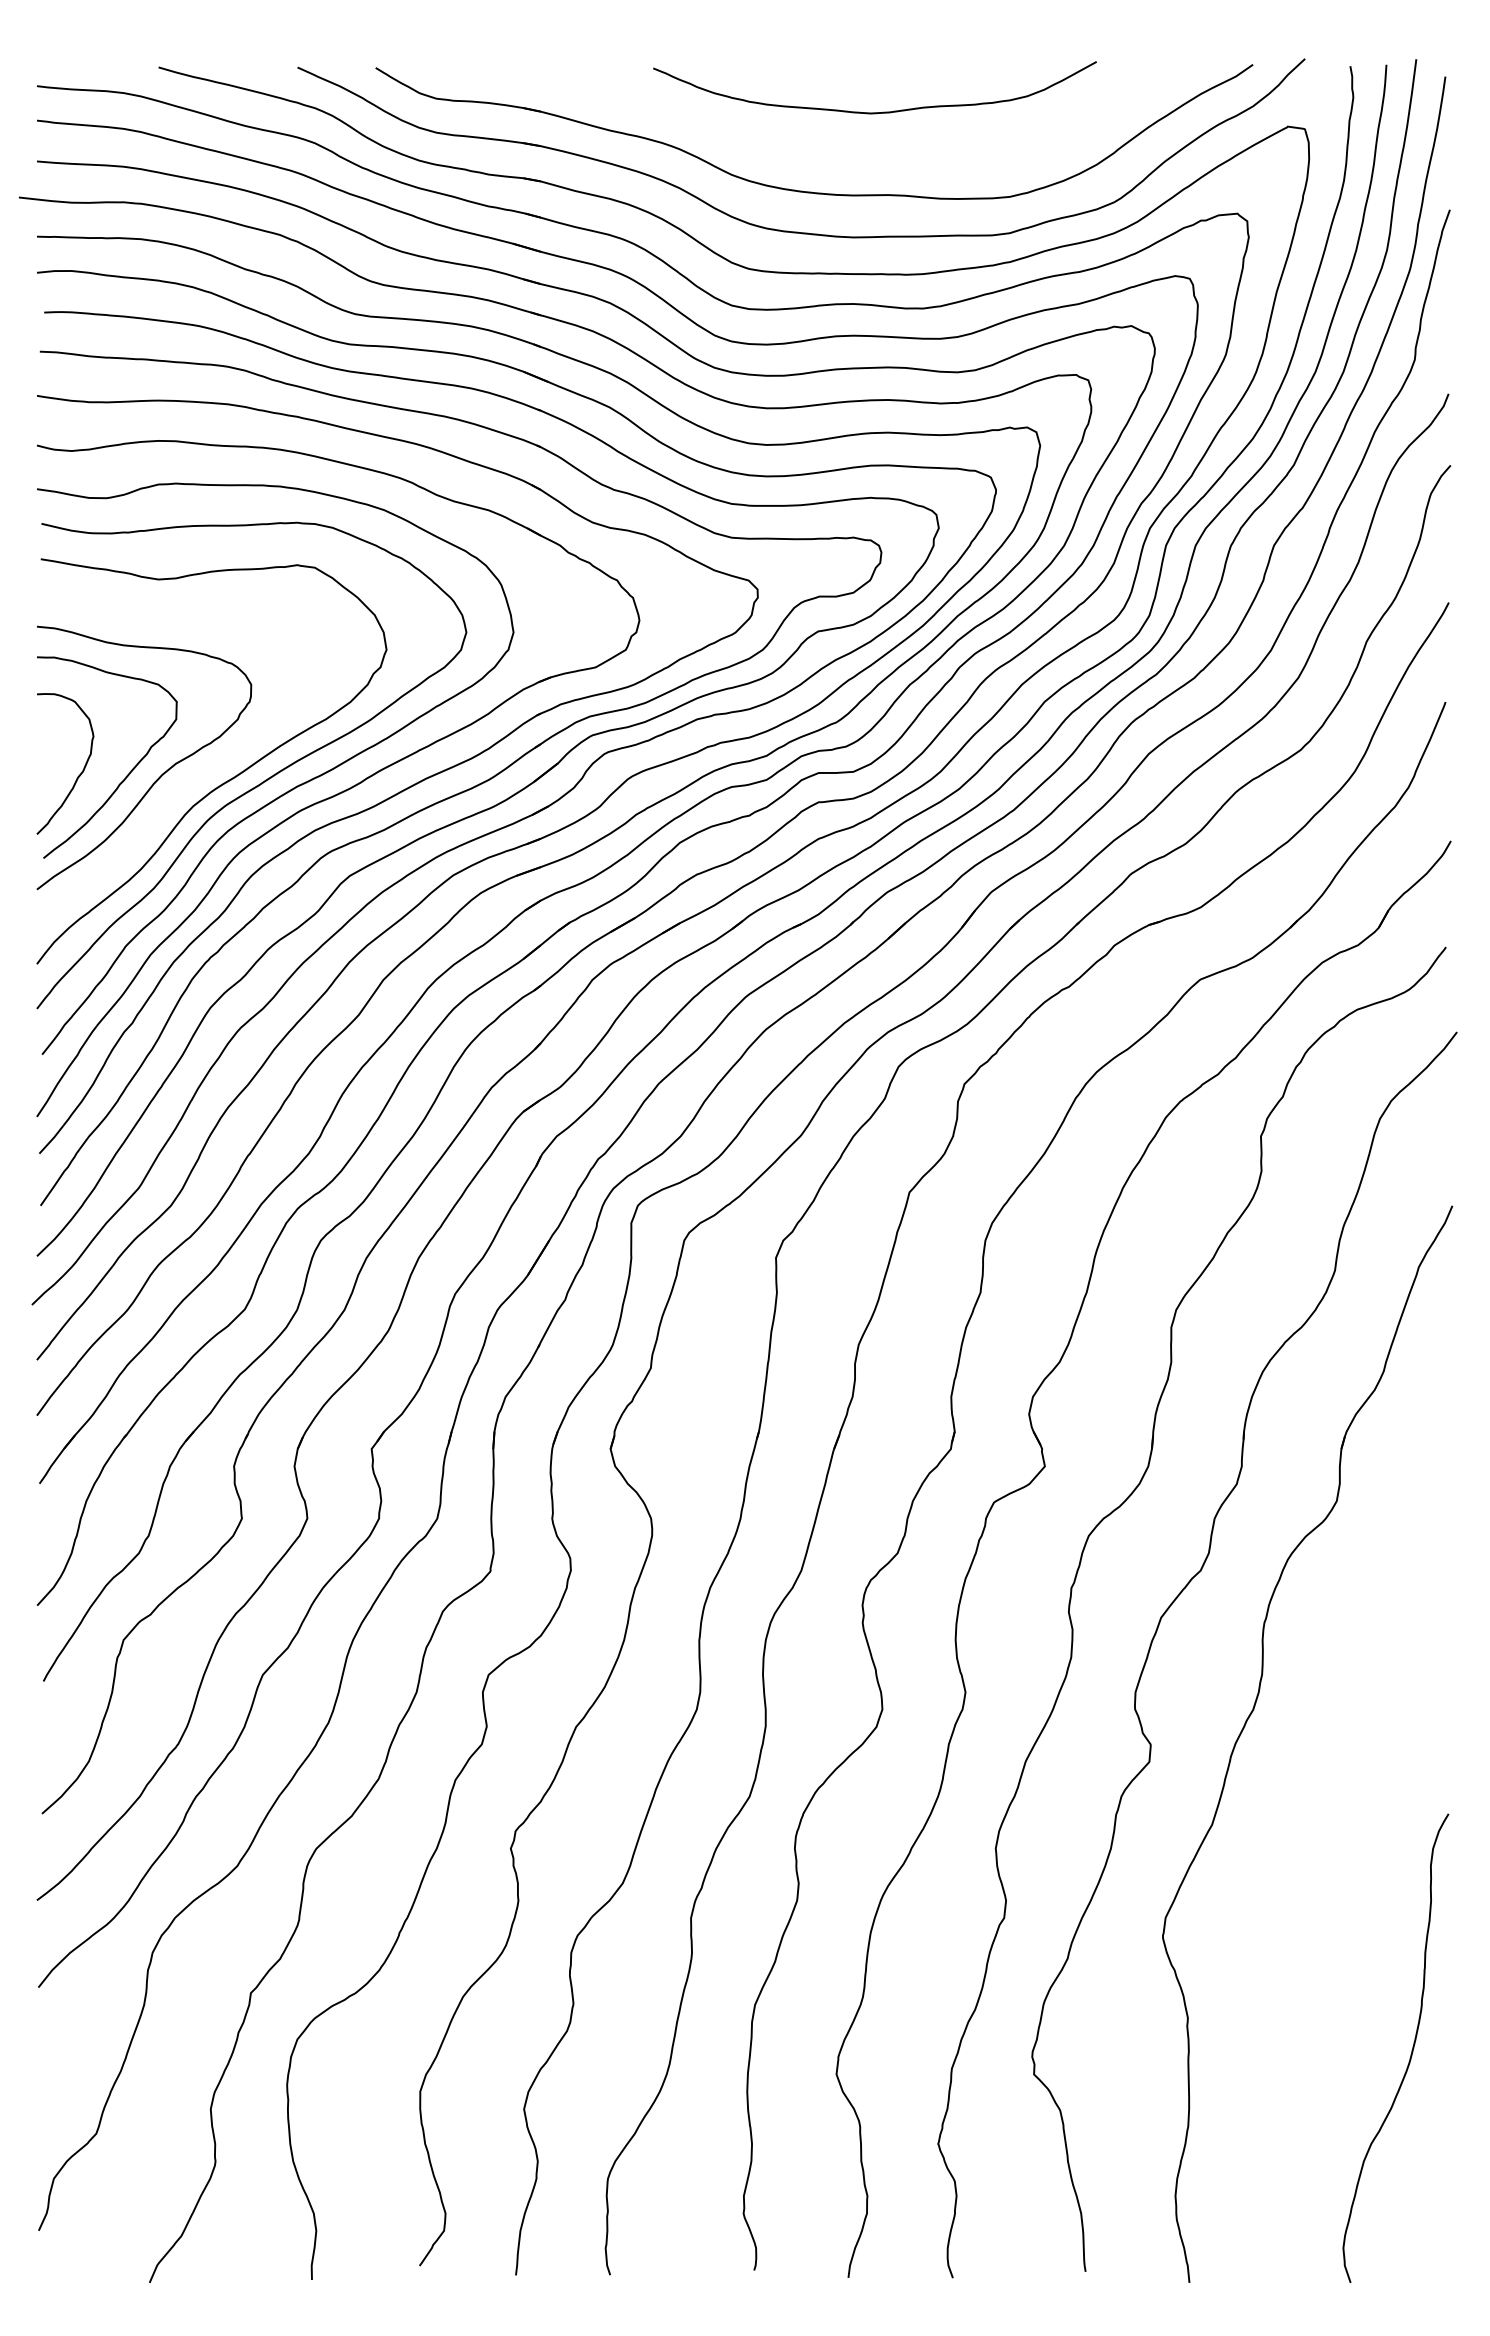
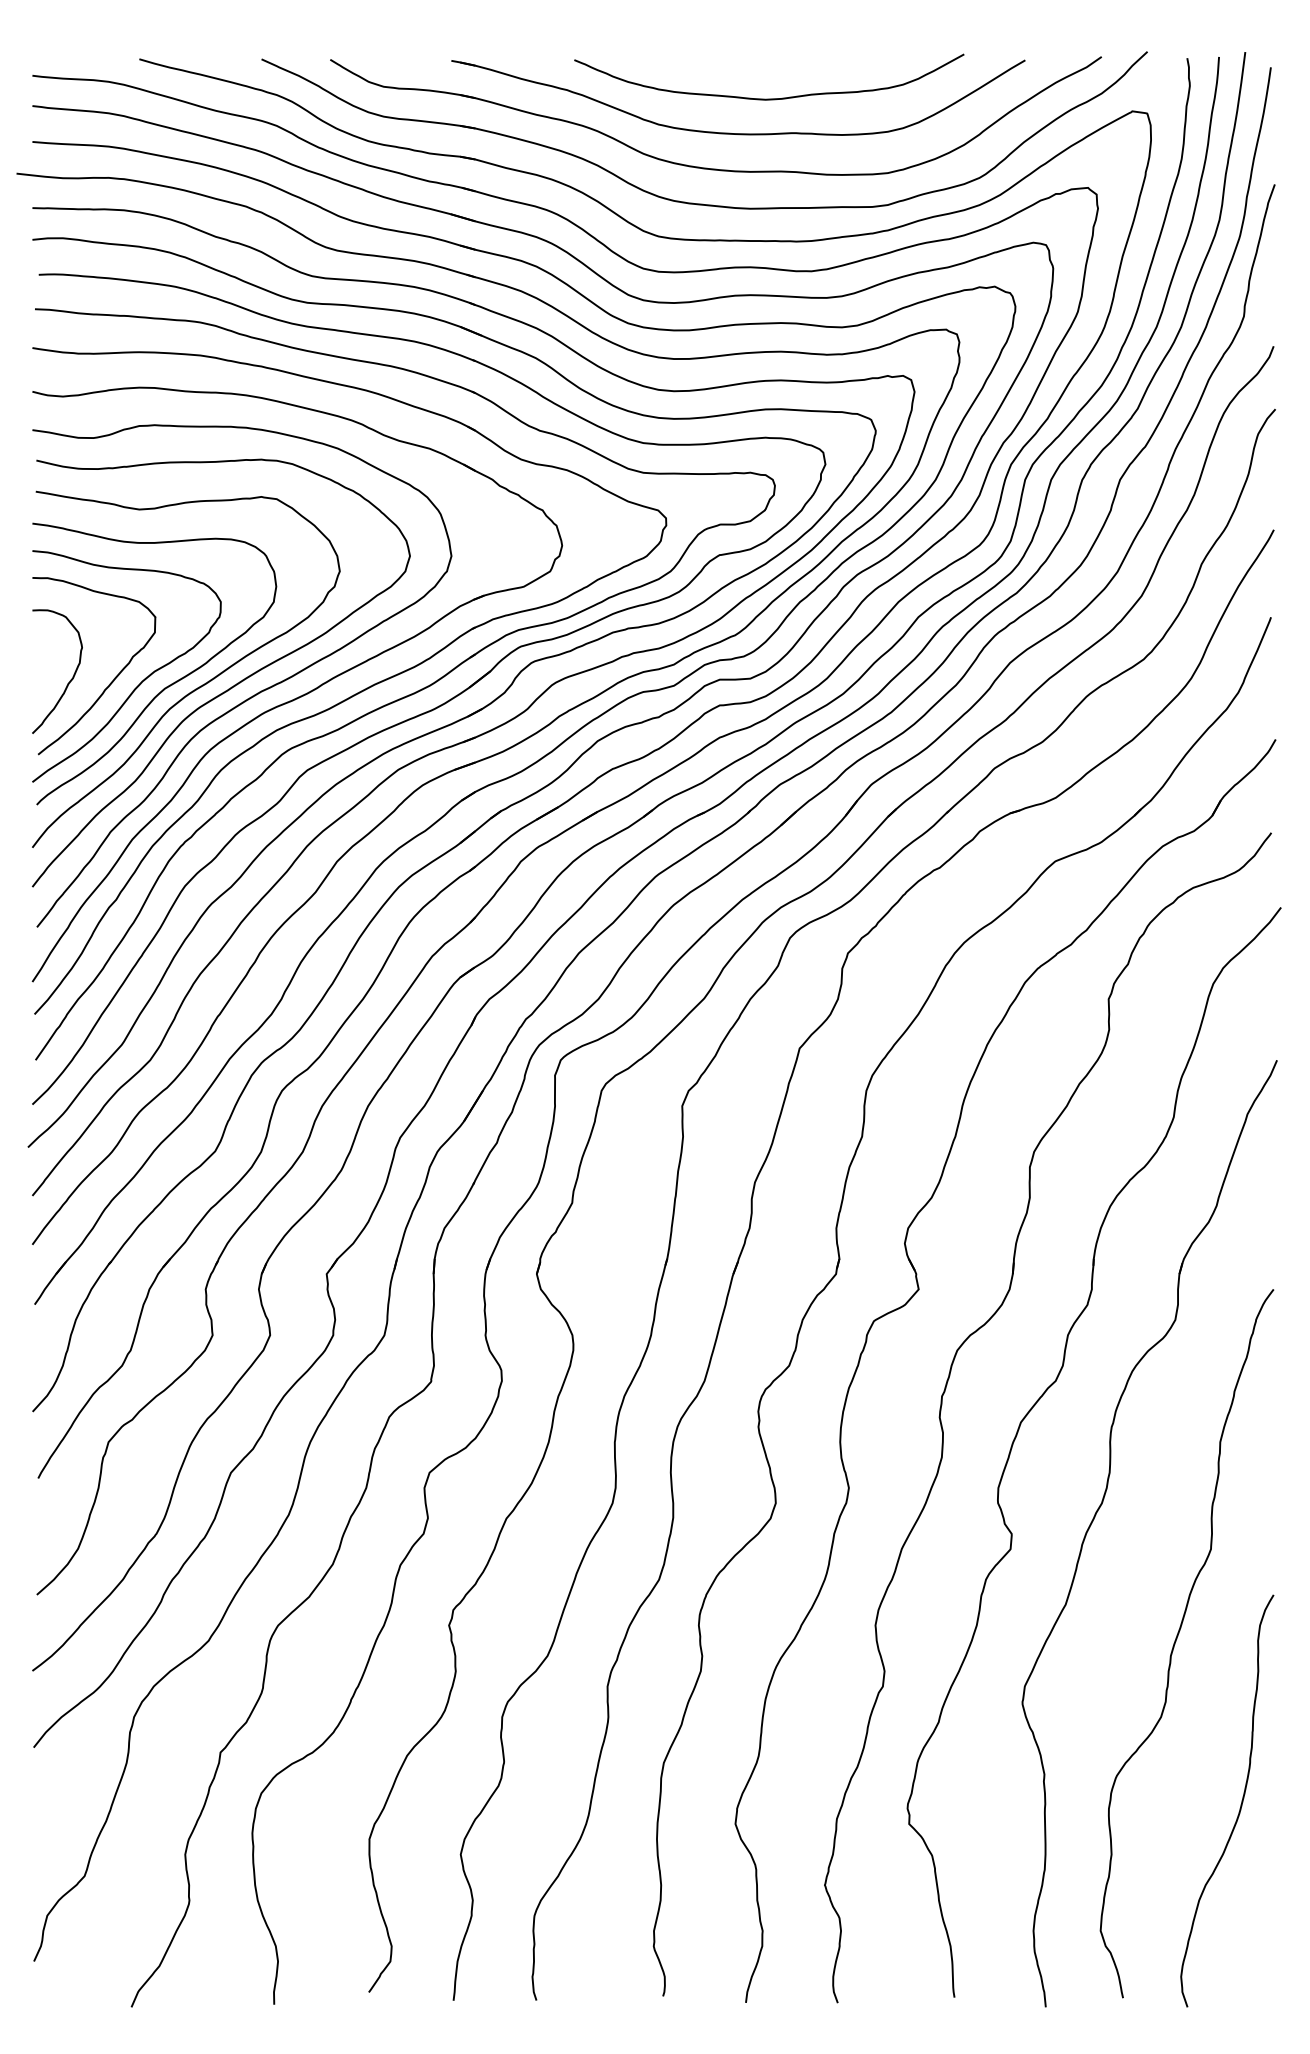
part: (839, 151) -> (738, 133), added
curve: (191, 779) -> (168, 685), added
curve: (1338, 1865) -> (1176, 1640), added

